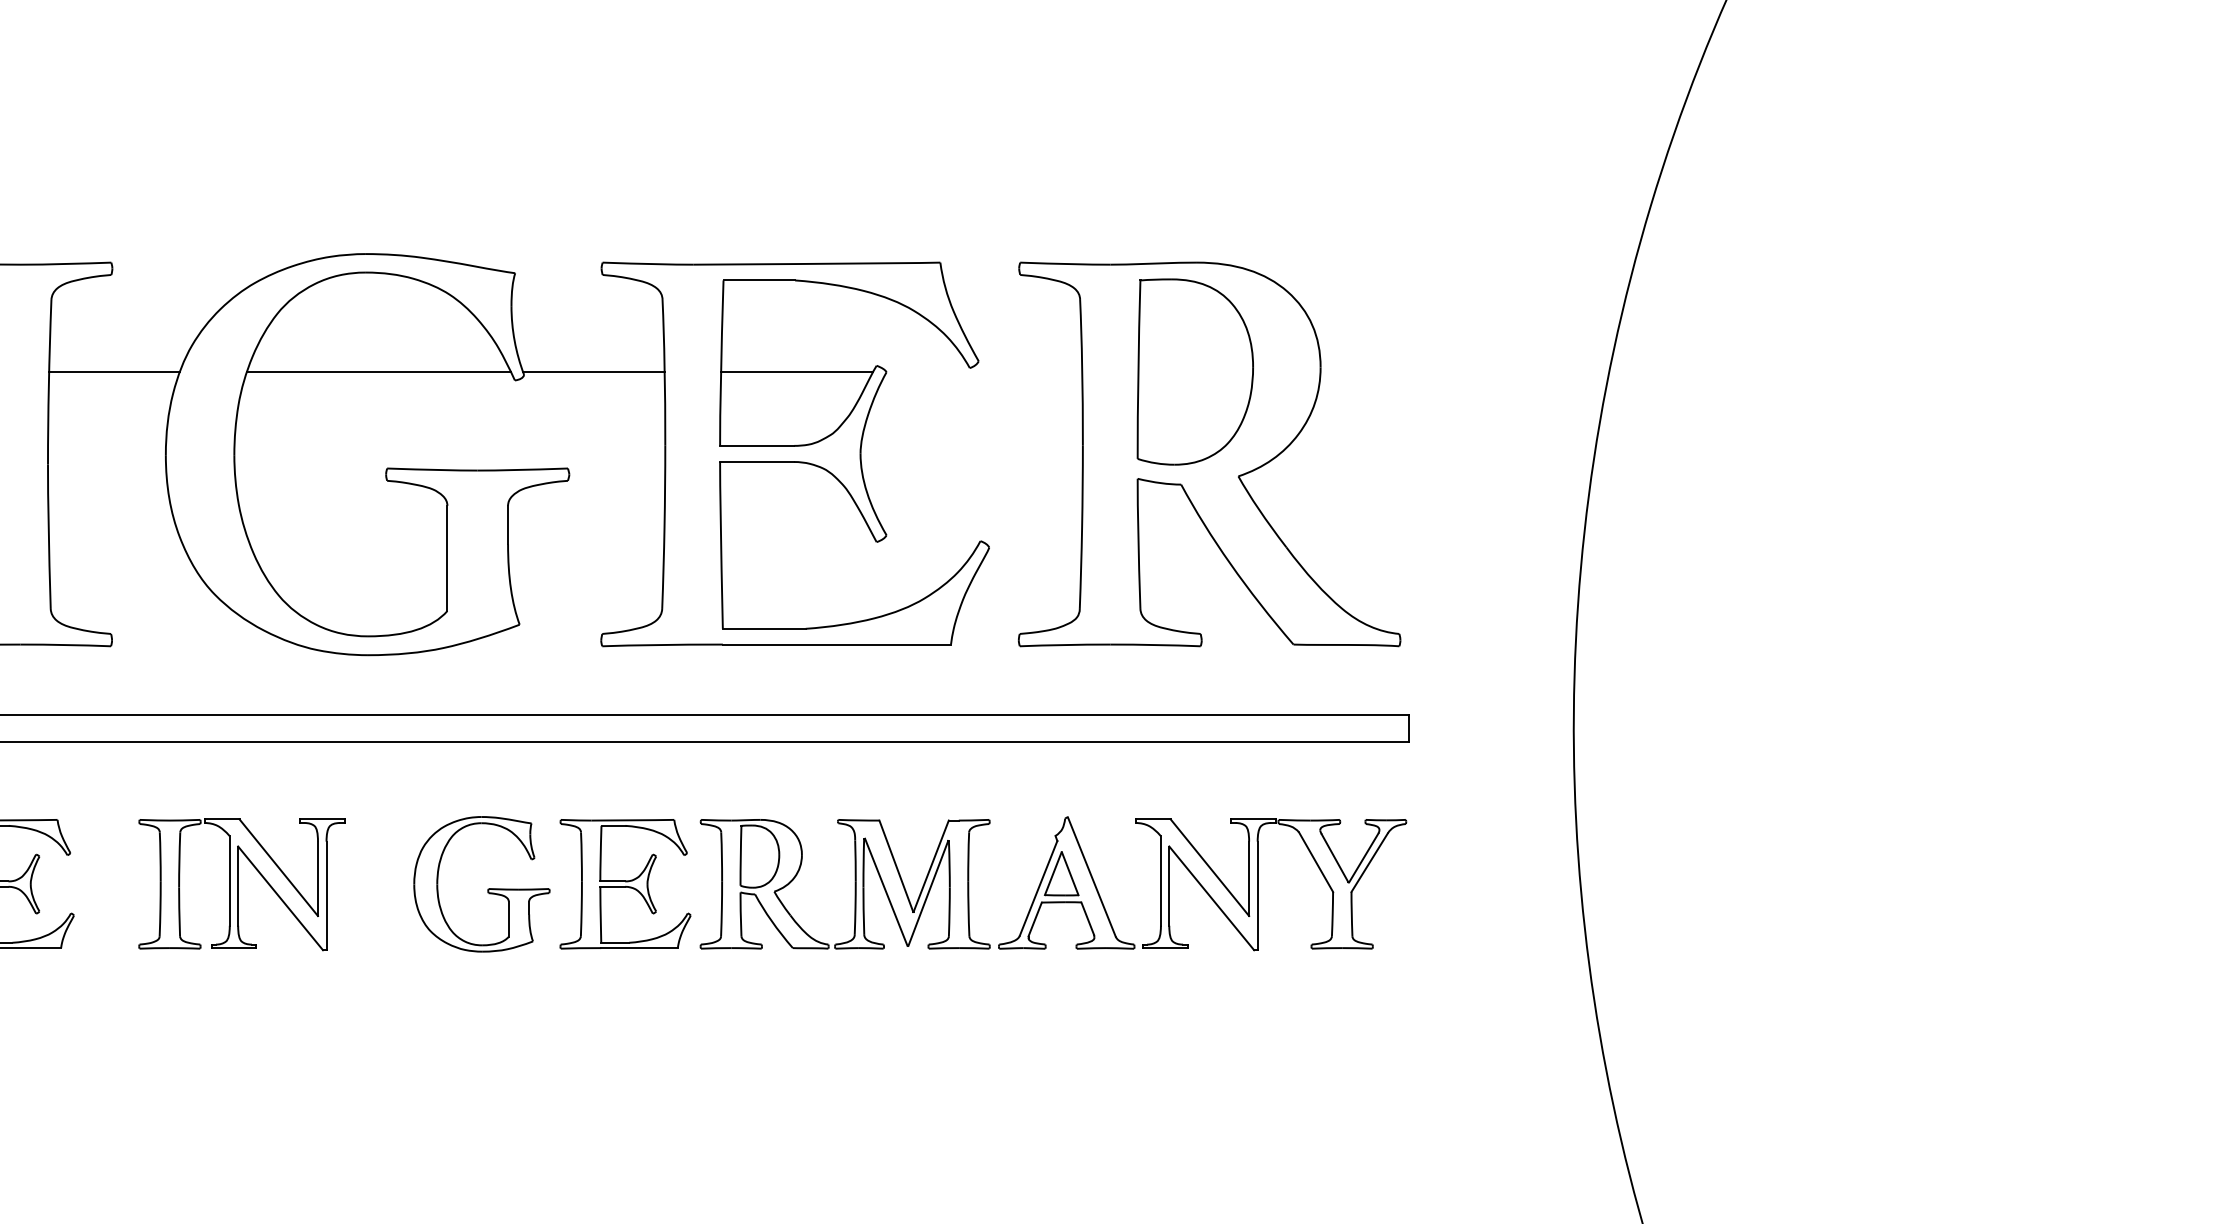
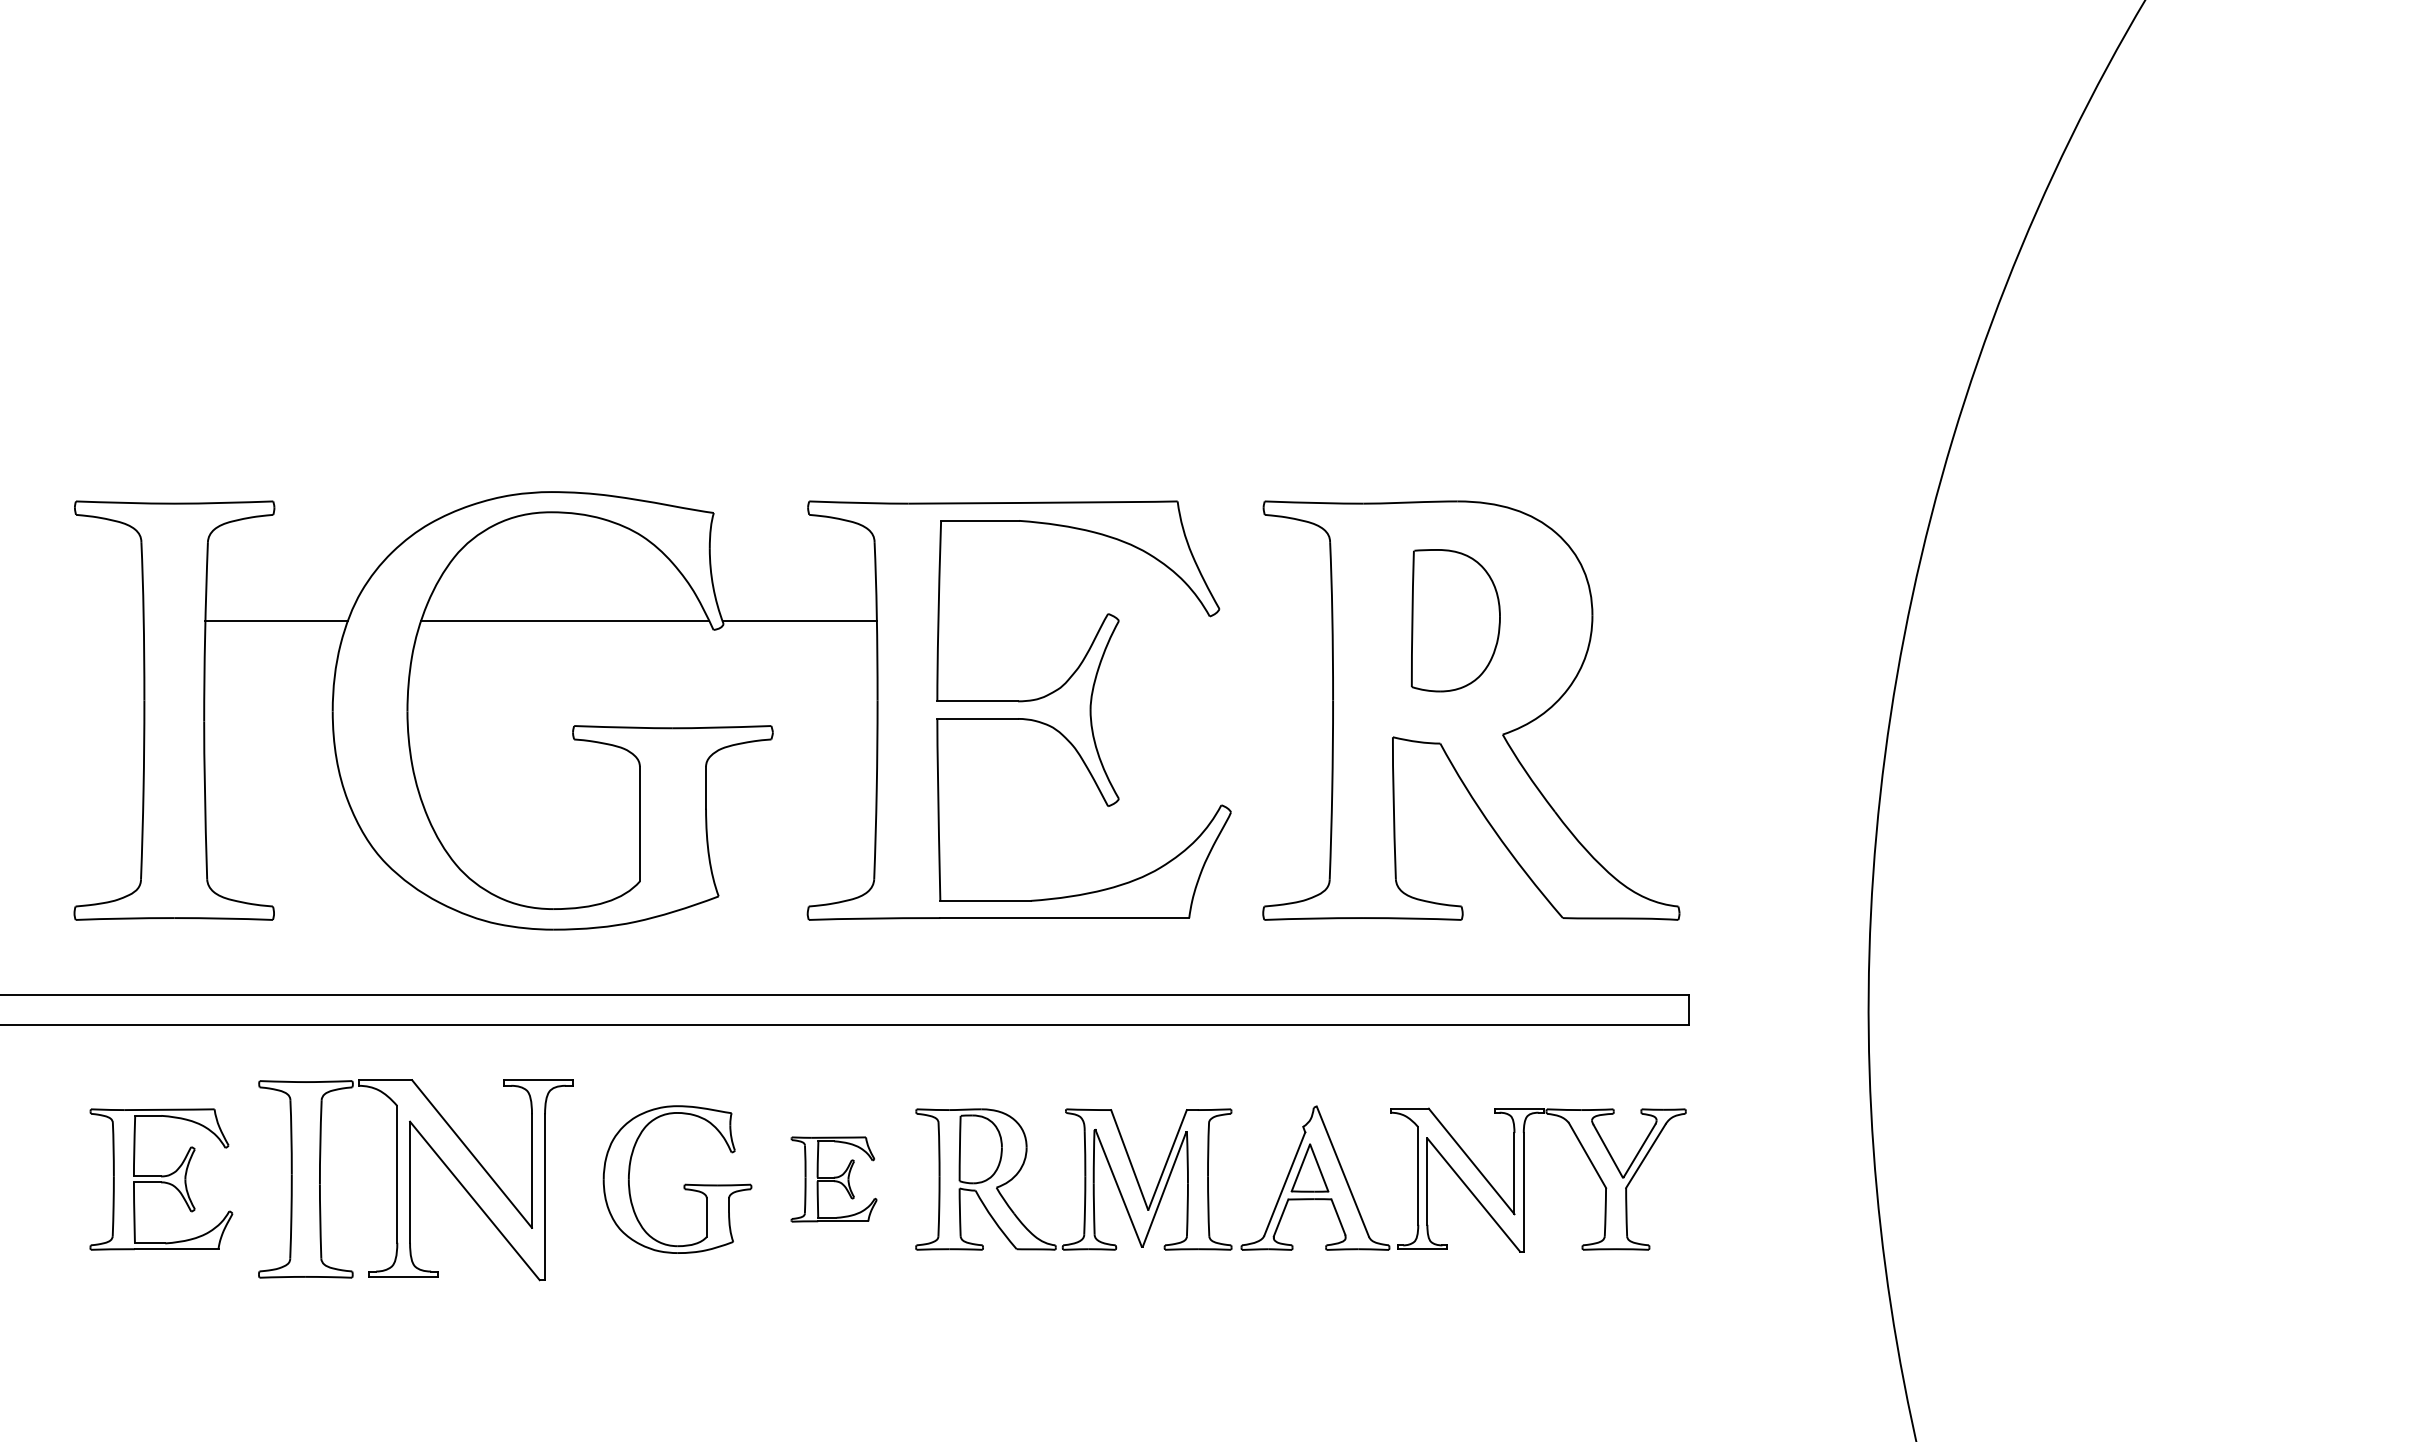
part: (1195, 371) -> (1455, 620), size x0.7
line: (797, 372) -> (1021, 621), removed
part: (241, 884) -> (415, 1179), size x1.4
part: (624, 884) -> (833, 1179), size x0.6

